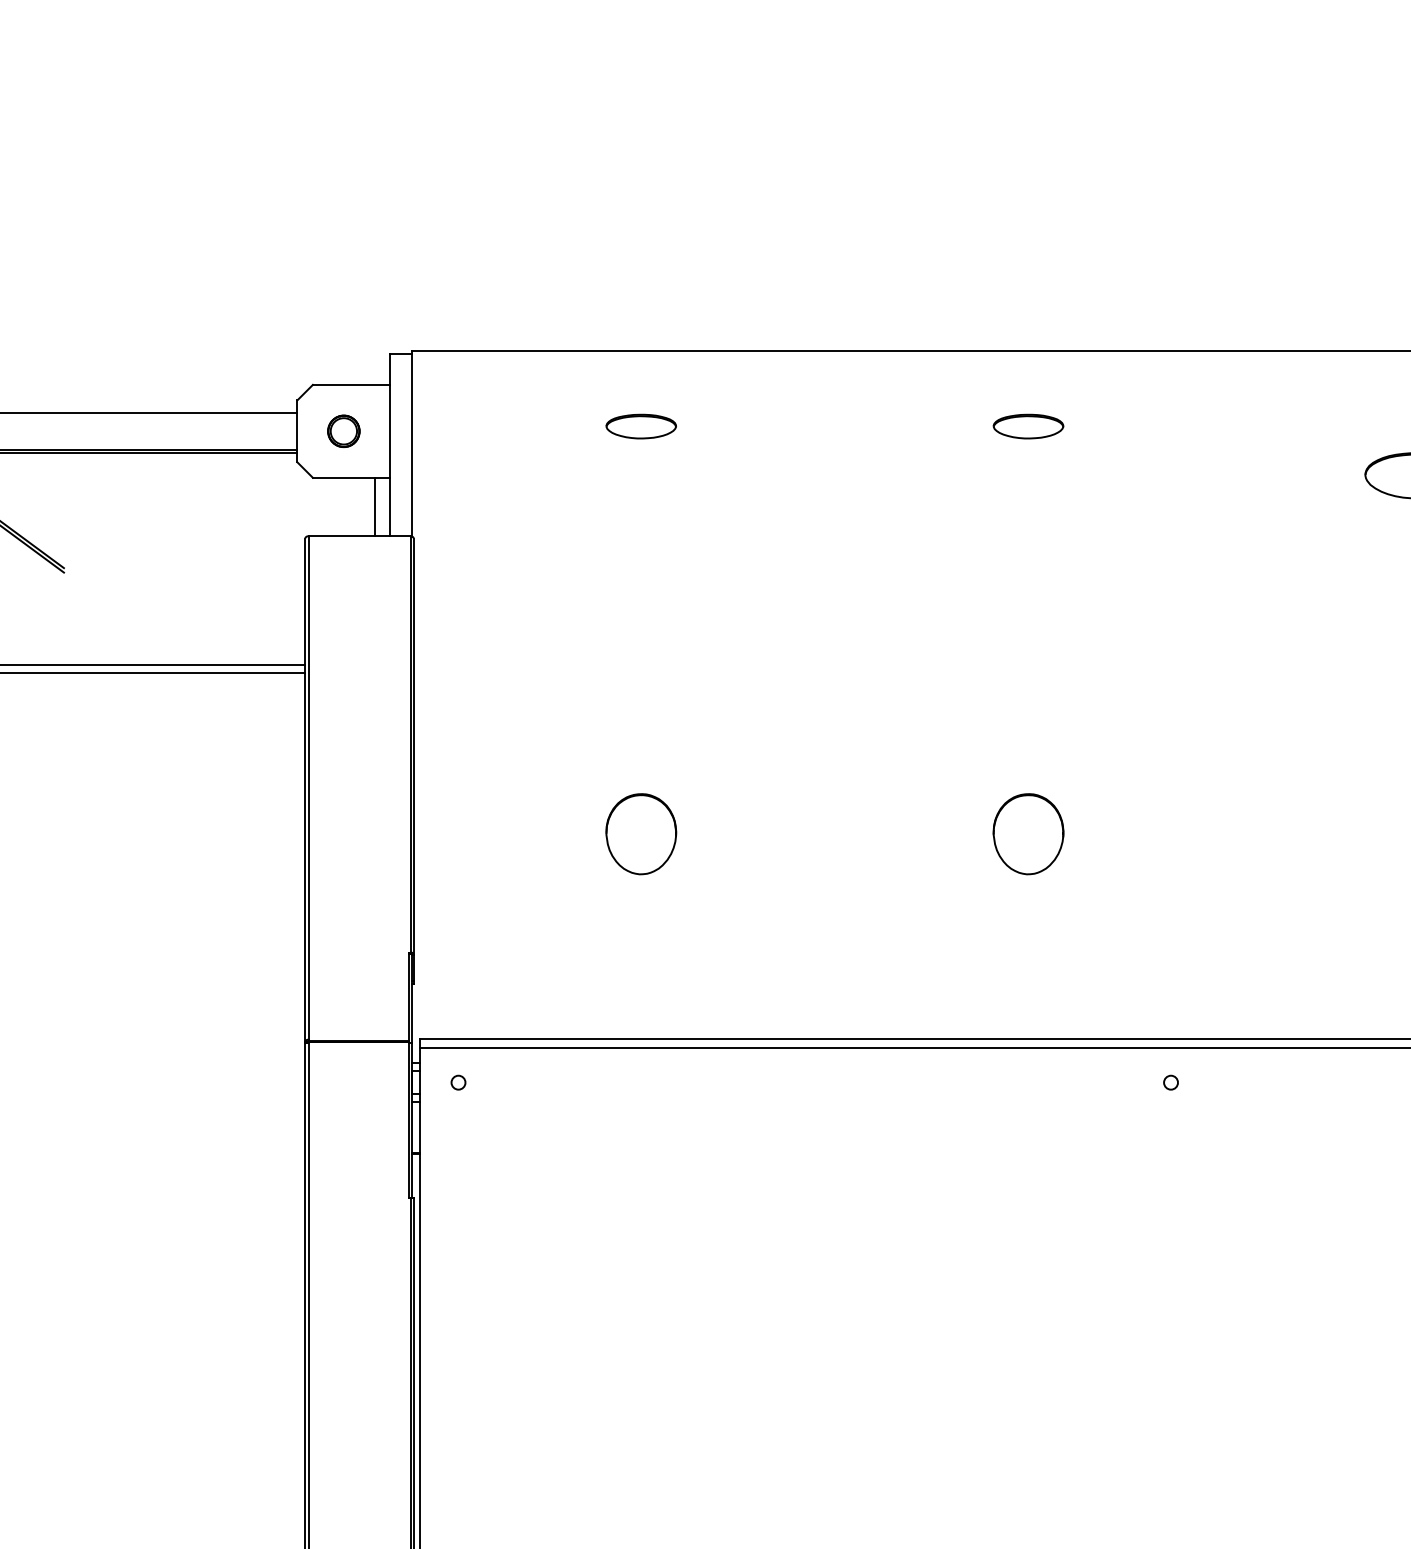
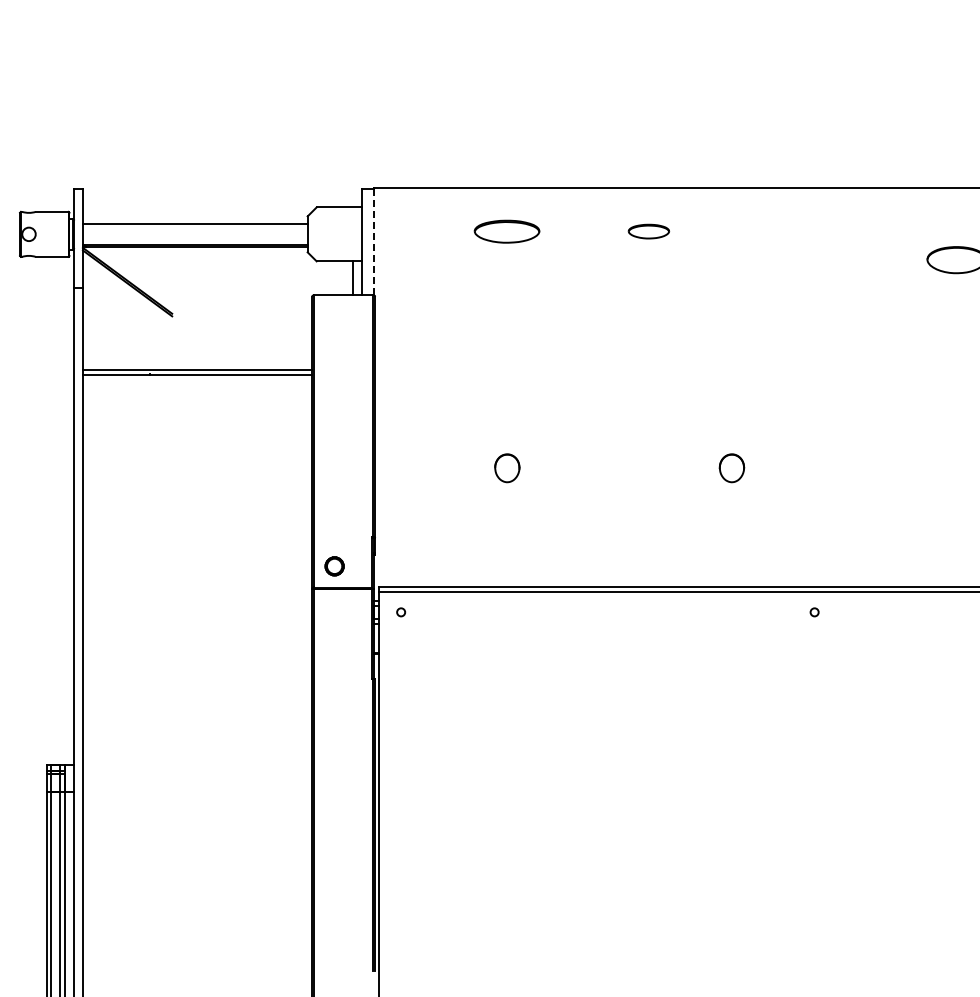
part: (641, 426) -> (507, 231), size x1.6
part: (1027, 426) -> (648, 231), moved
circle: (343, 431) -> (334, 566), moved
line: (412, 445) -> (374, 242), solid -> dashed
part: (641, 834) -> (507, 468), size x0.6
part: (1027, 834) -> (731, 468), size x0.6

